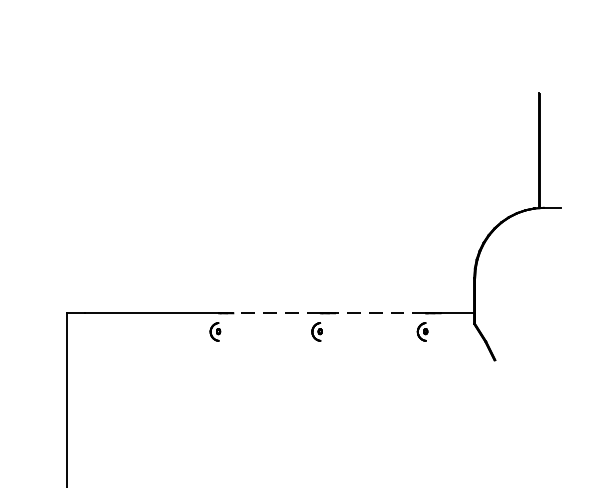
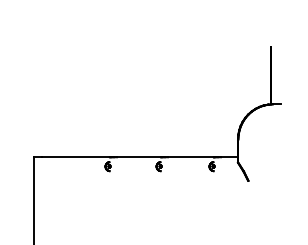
line: (276, 313) -> (138, 157), dashed -> solid
line: (379, 313) -> (190, 157), dashed -> solid

